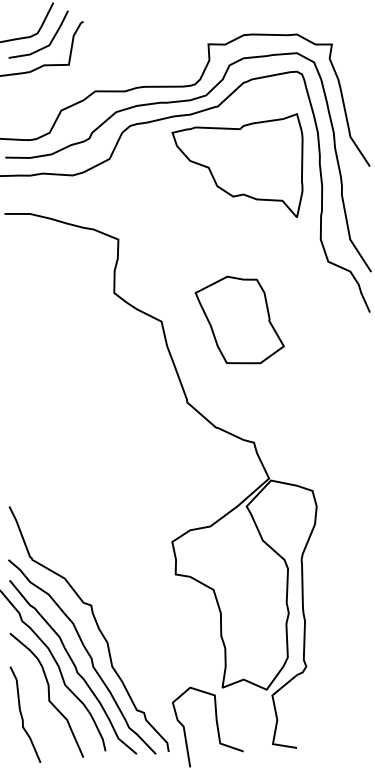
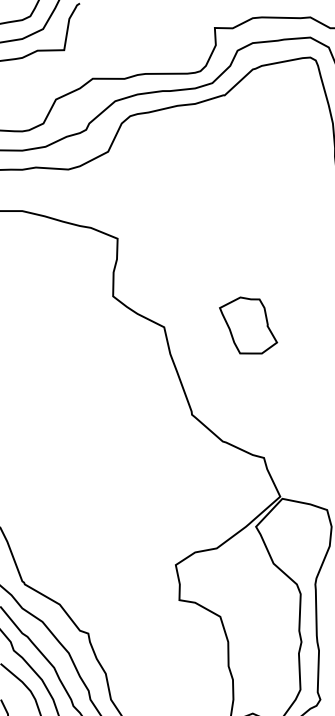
part: (237, 165) -> (246, 158), removed
part: (239, 319) -> (248, 324), size x0.6

